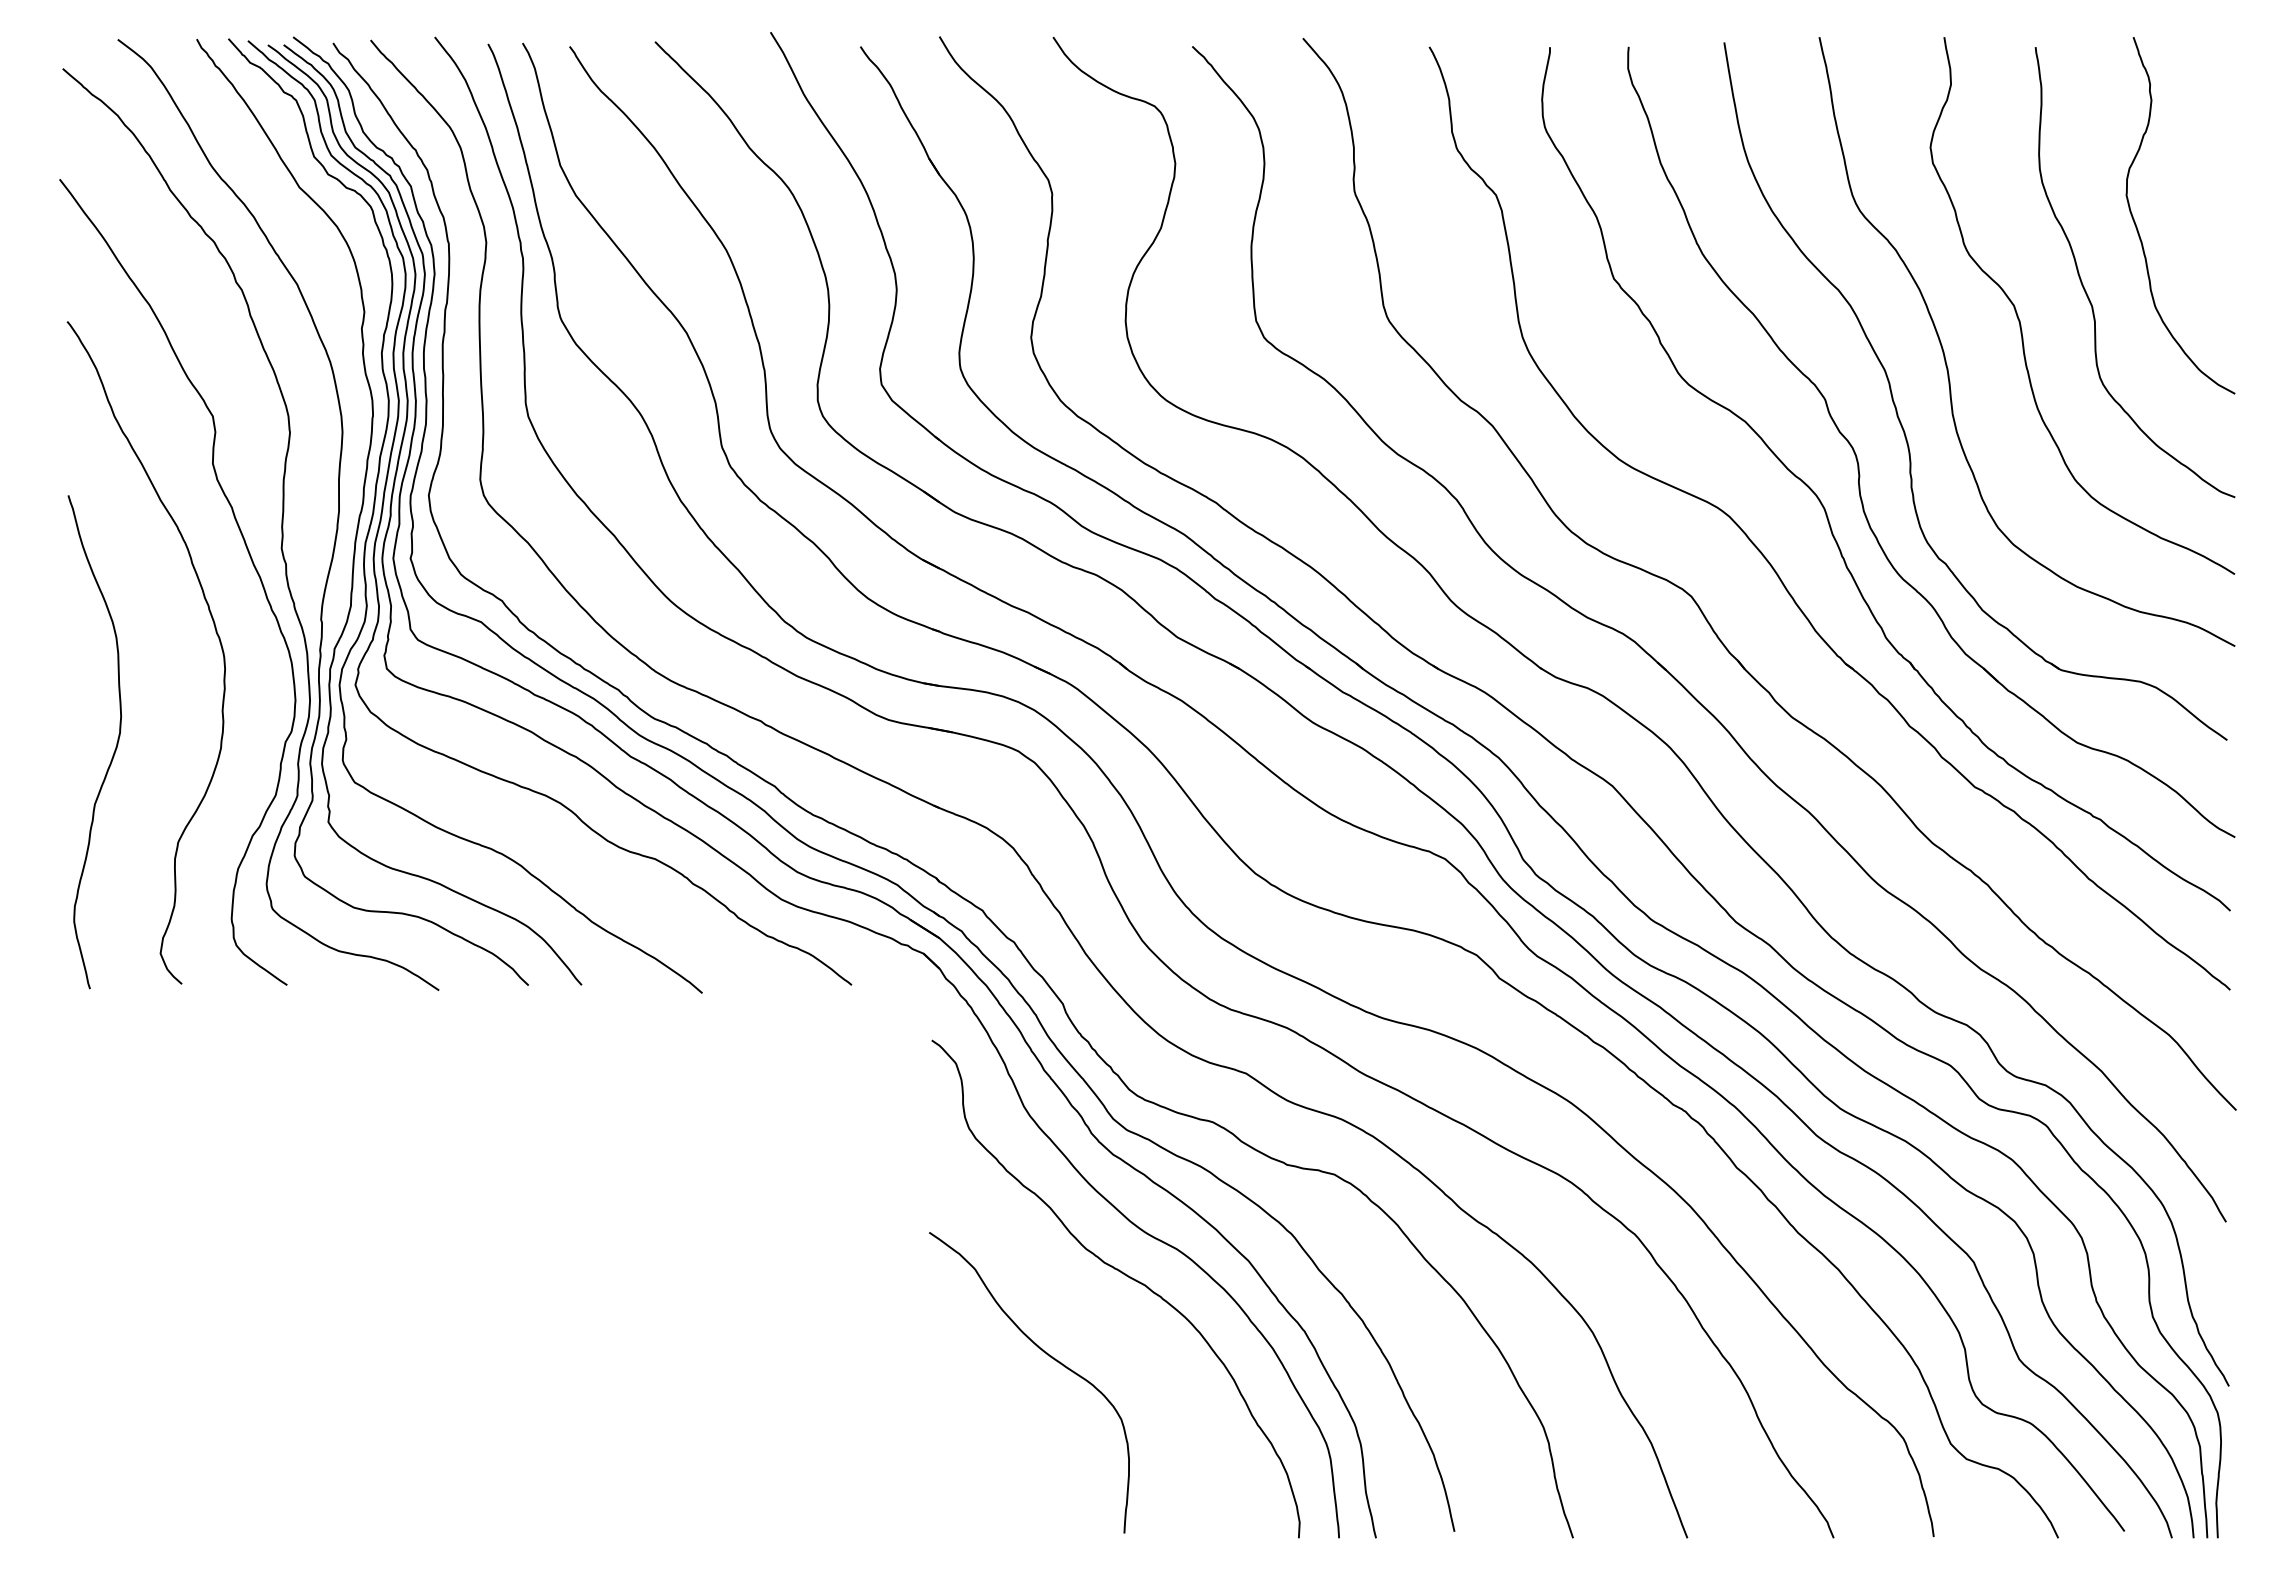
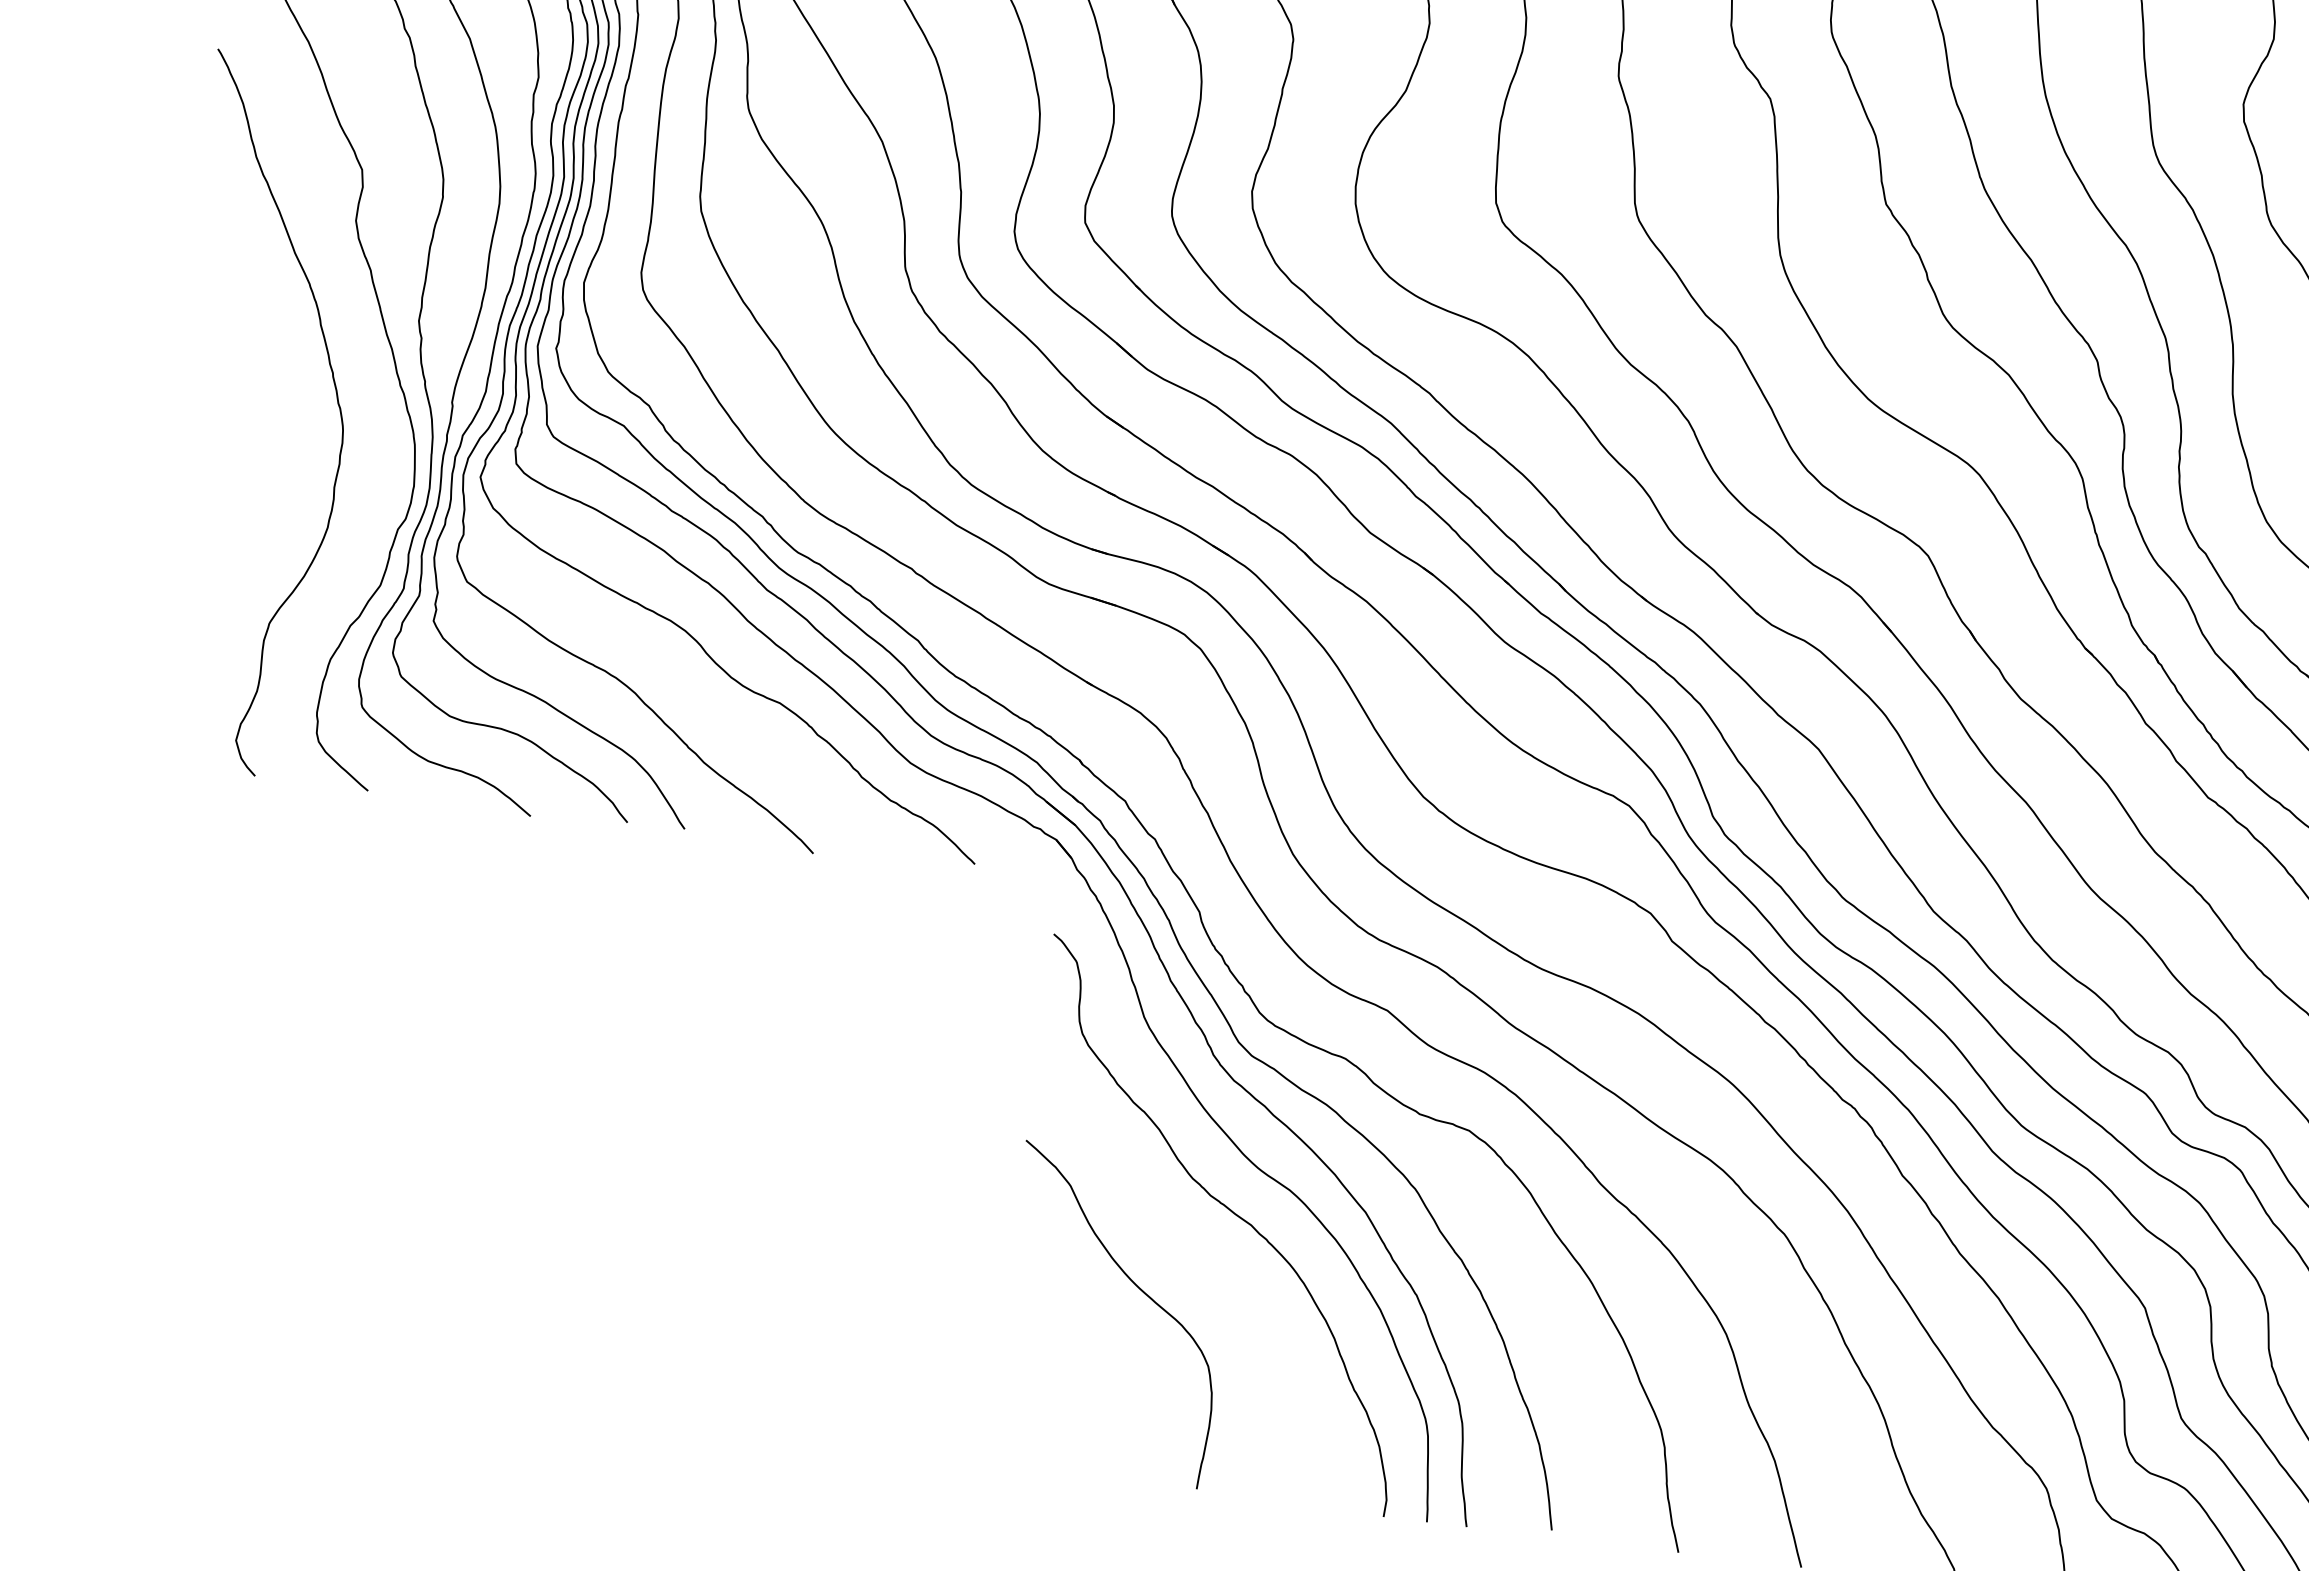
curve: (114, 749) -> (213, 515), removed

